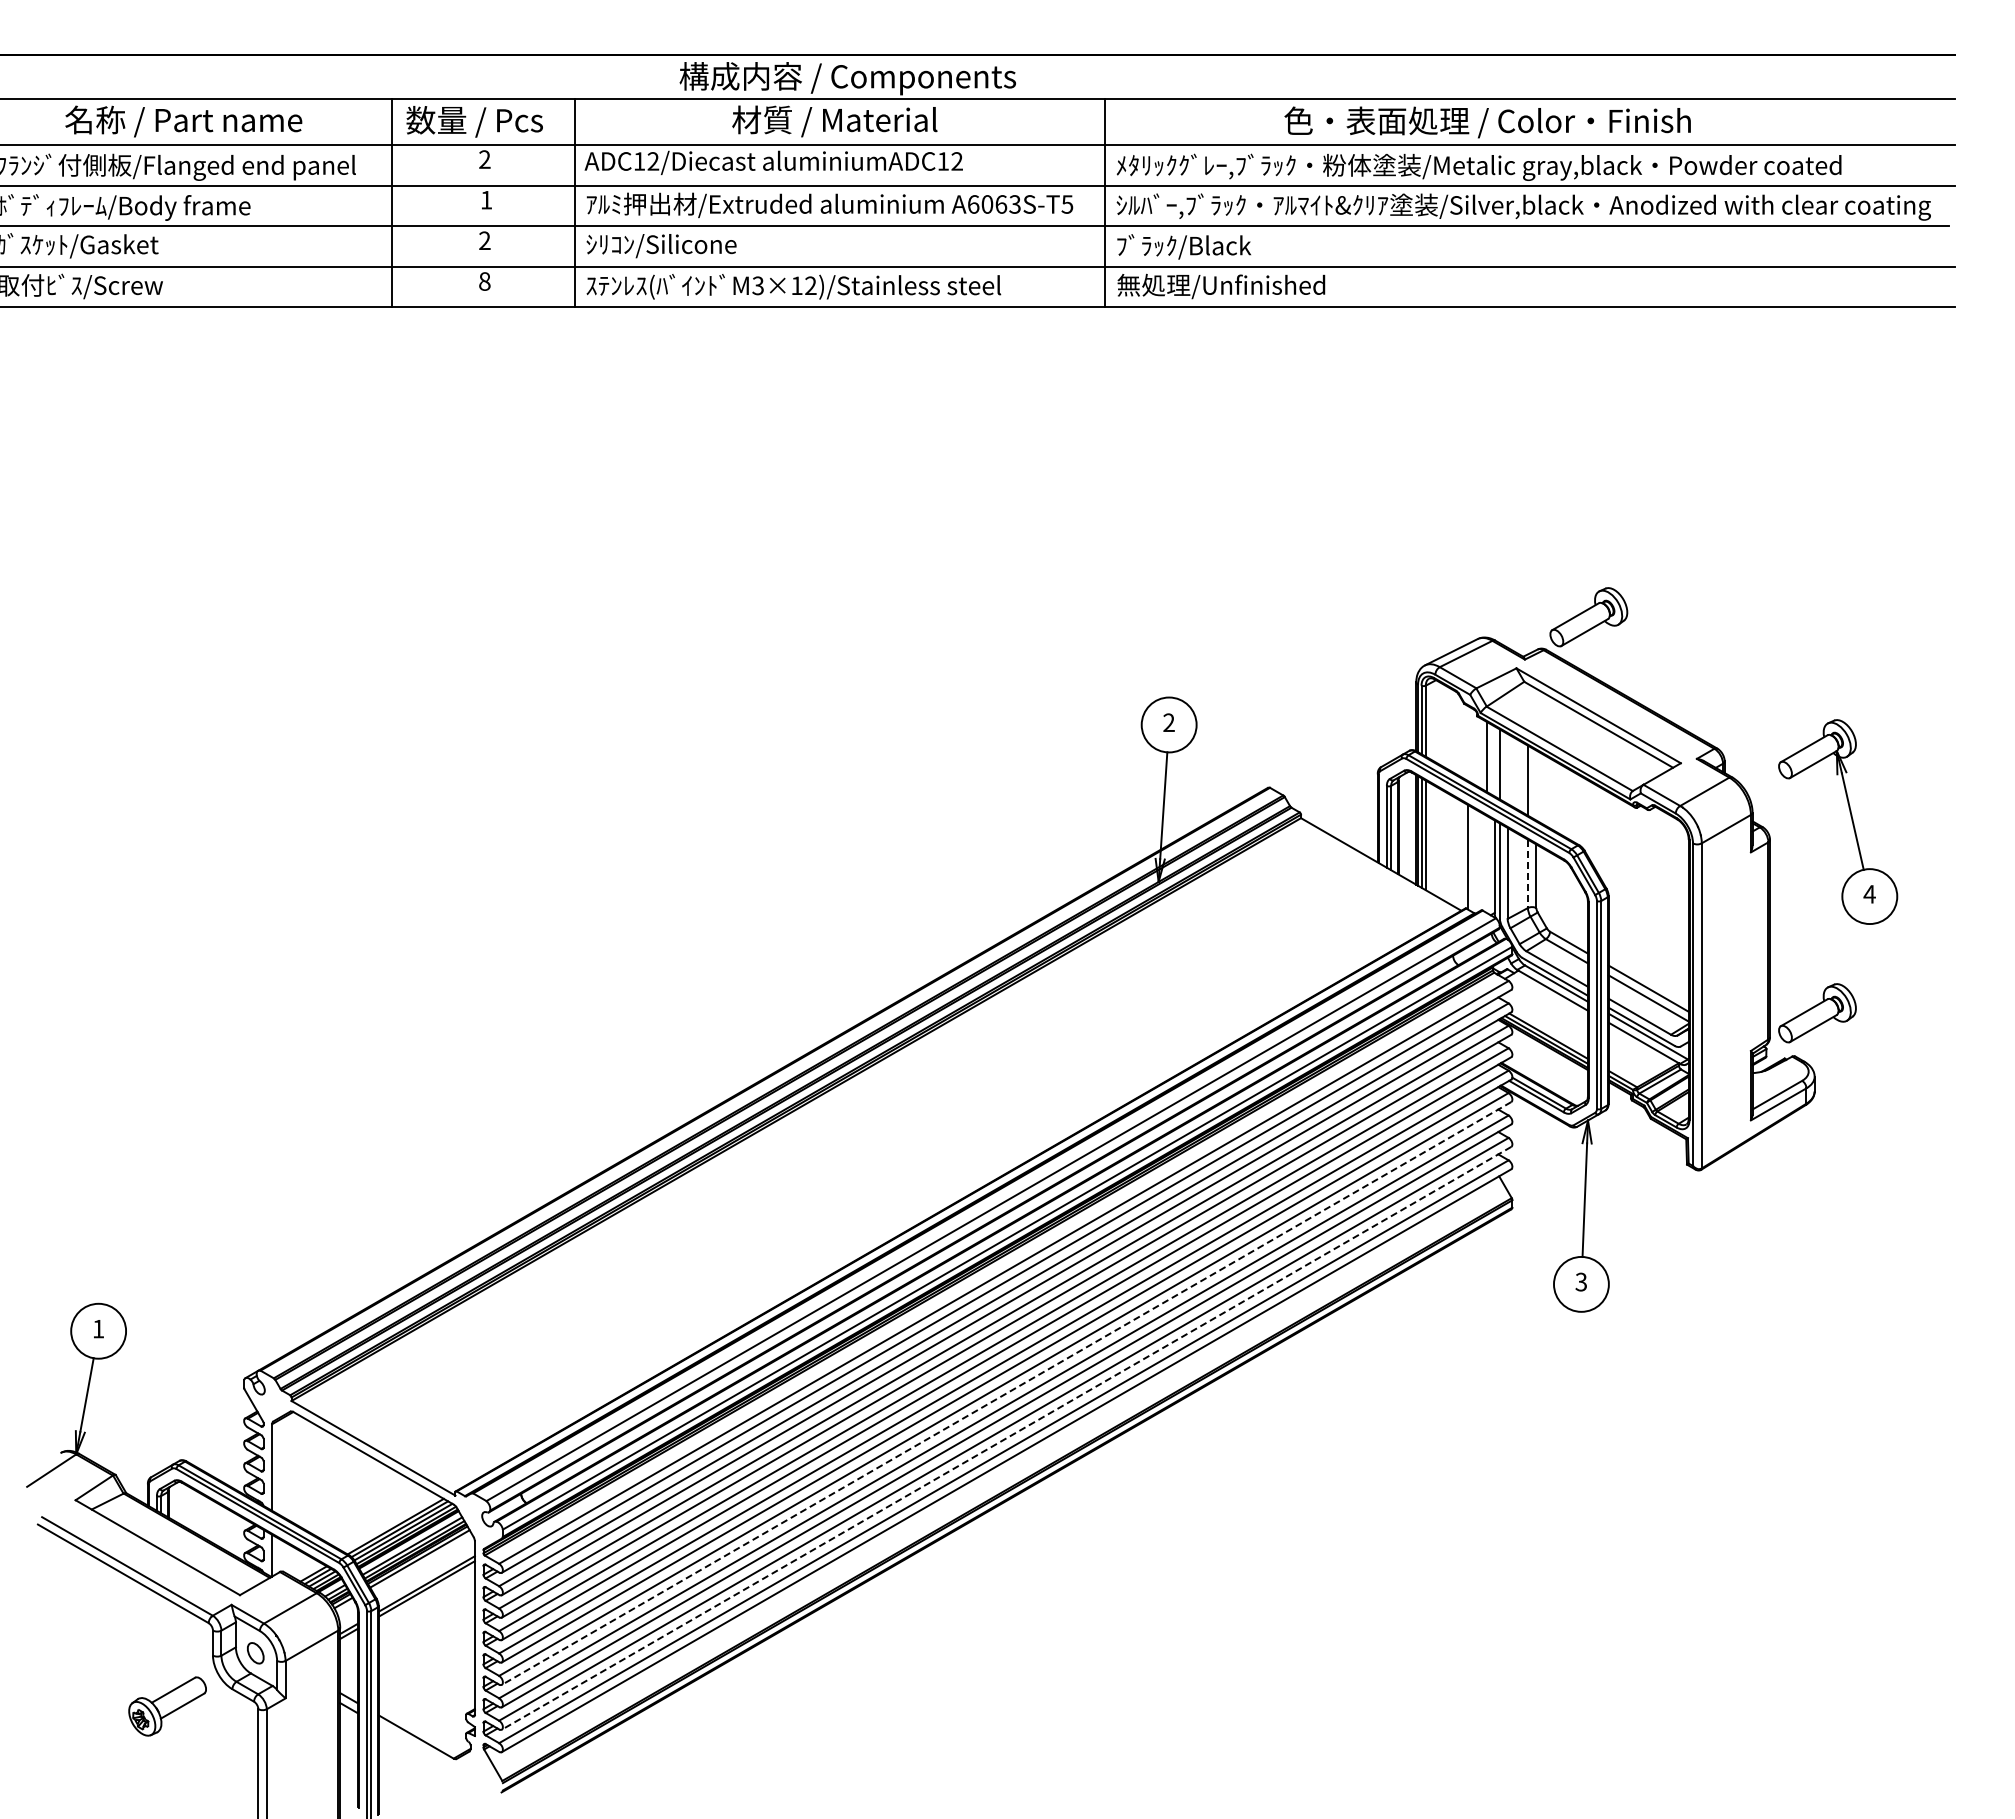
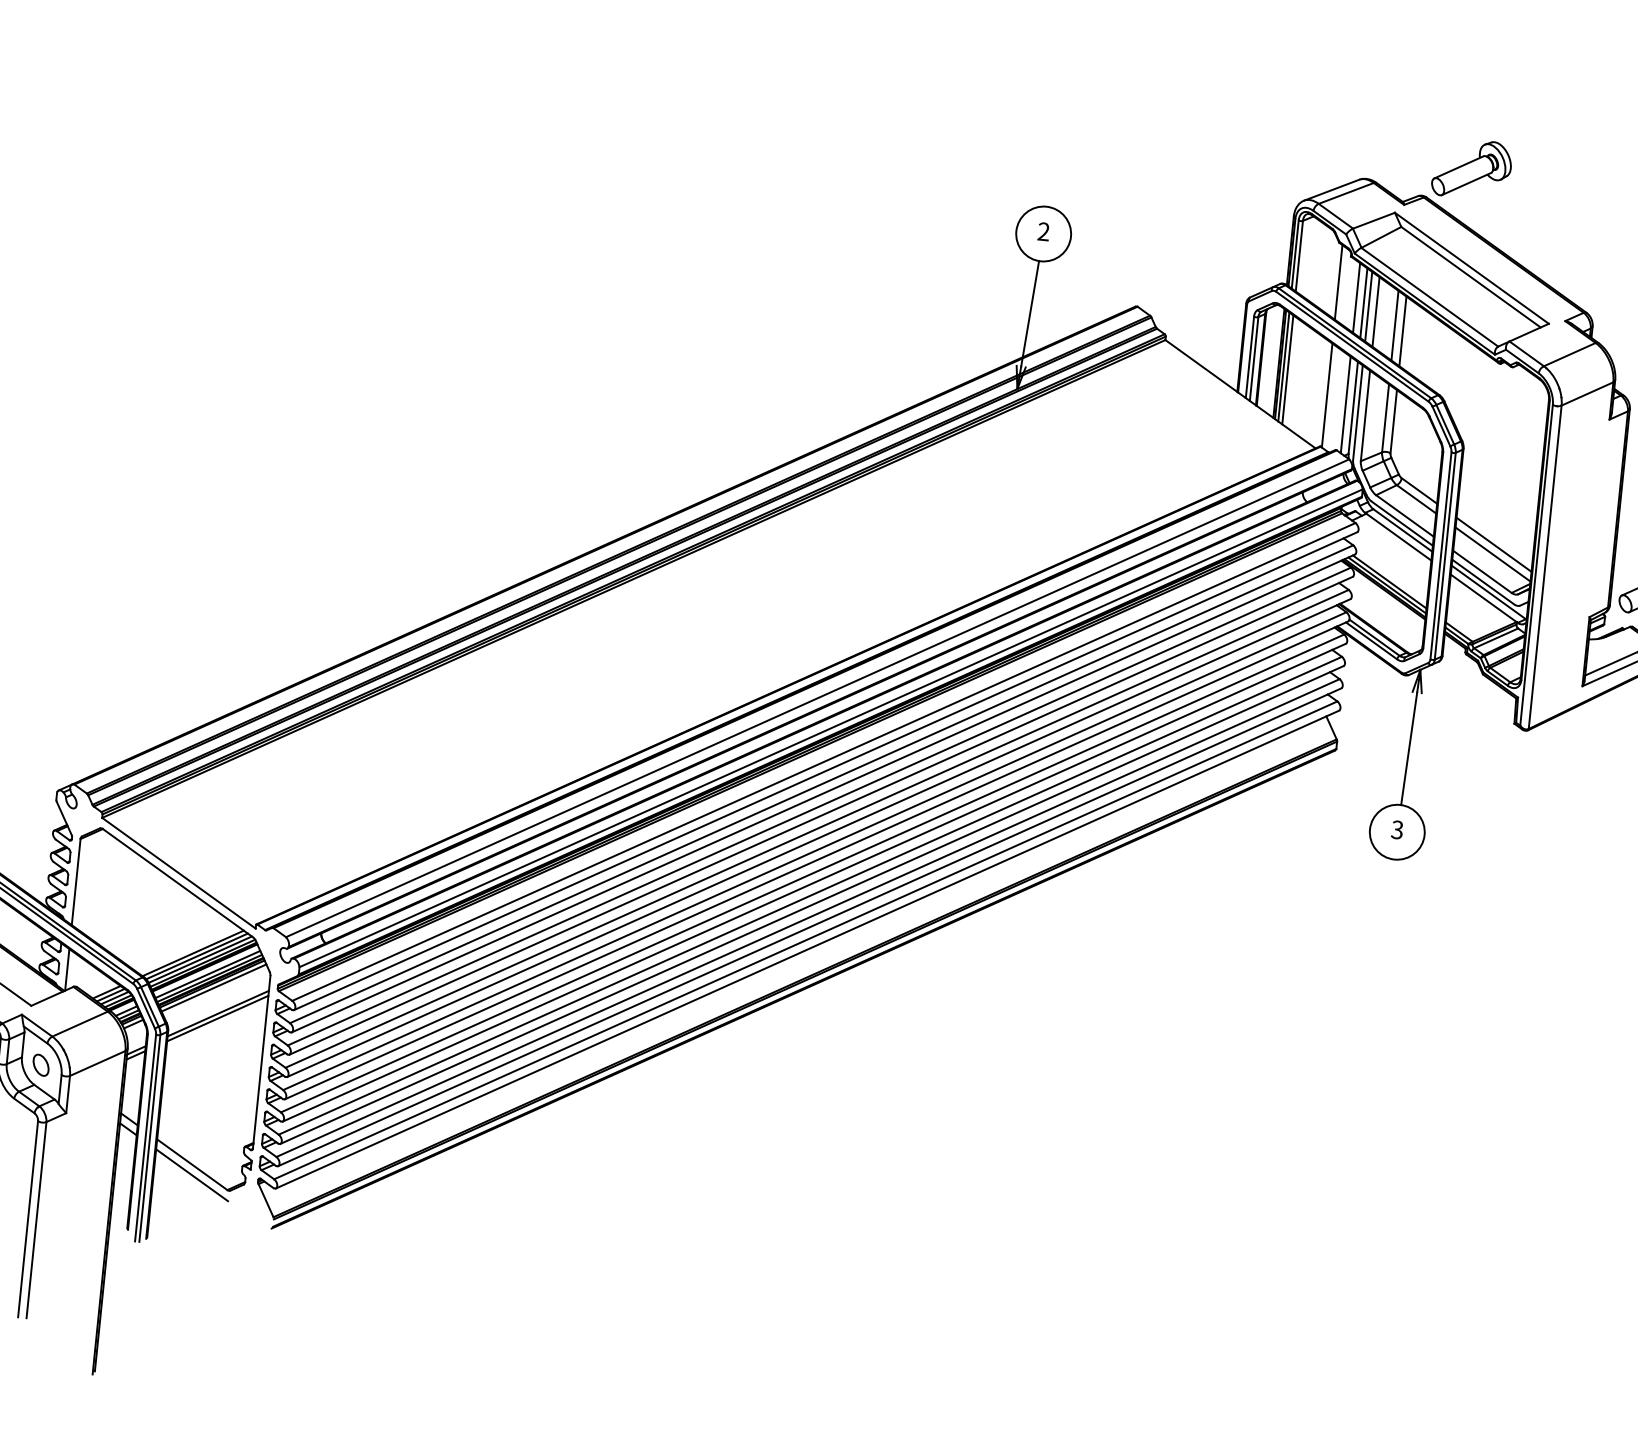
line: (1467, 742) -> (1338, 281), added
line: (1494, 761) -> (1363, 303), added
line: (1507, 768) -> (1375, 311), added
line: (1536, 785) -> (1403, 331), added
line: (1486, 864) -> (1345, 404), added
line: (1527, 874) -> (1385, 418), dashed -> solid
line: (1006, 1393) -> (814, 882), dashed -> solid
line: (1006, 1438) -> (809, 927), dashed -> solid
line: (416, 1747) -> (191, 1175), added

